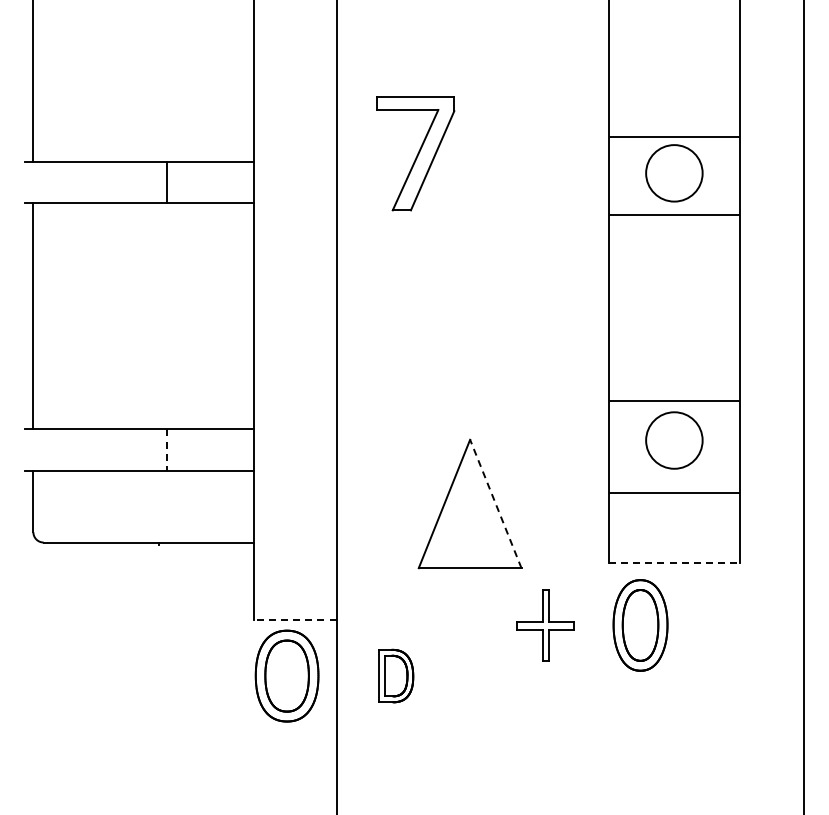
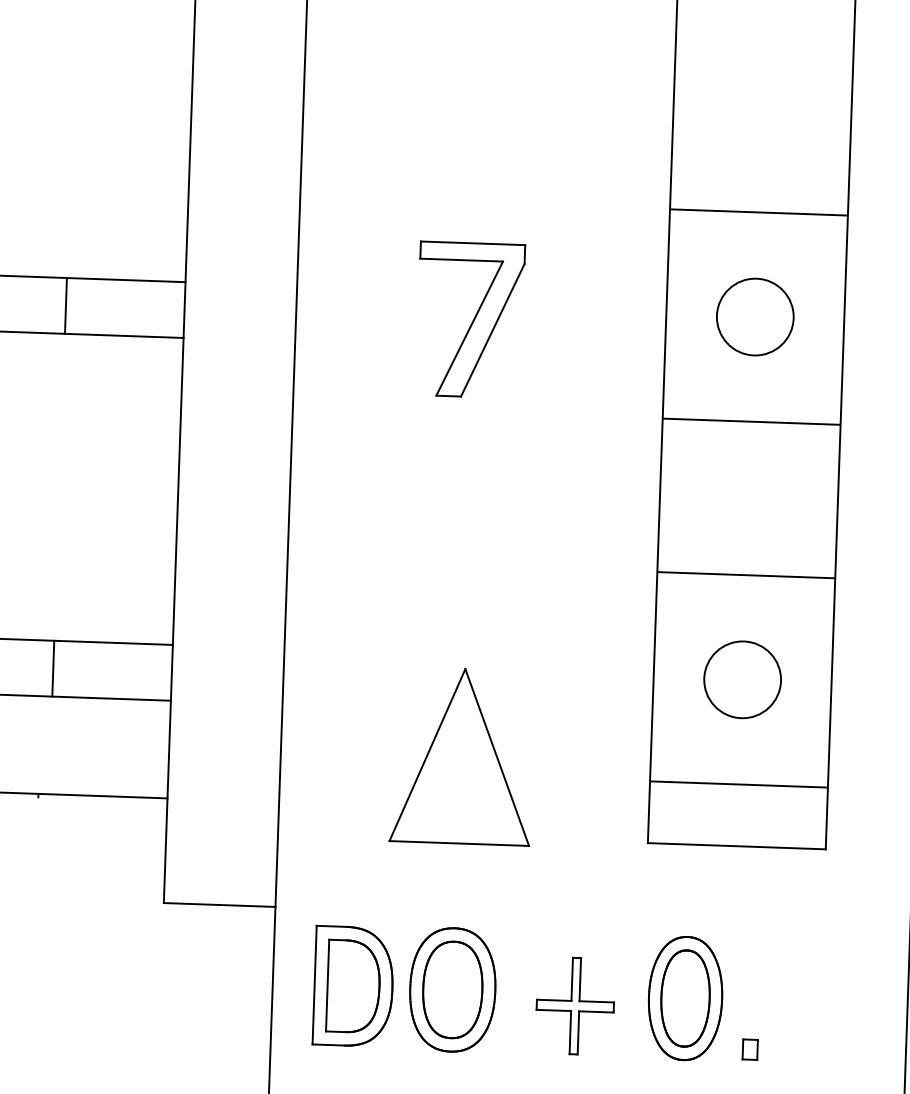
line: (673, 137) -> (757, 212), moved
part: (415, 153) -> (469, 319), moved
line: (673, 215) -> (750, 421), moved
line: (673, 401) -> (745, 575), moved
line: (166, 450) -> (52, 669), dashed -> solid
line: (673, 492) -> (737, 784), moved
line: (495, 503) -> (496, 756), dashed -> solid
line: (674, 563) -> (736, 846), dashed -> solid
line: (294, 619) -> (218, 904), dashed -> solid
part: (545, 625) -> (575, 1005), moved
part: (640, 625) -> (685, 998), moved
part: (286, 675) -> (451, 989), moved
part: (395, 675) -> (352, 985), size x1.67
part: (689, 712) -> (750, 1049), added

